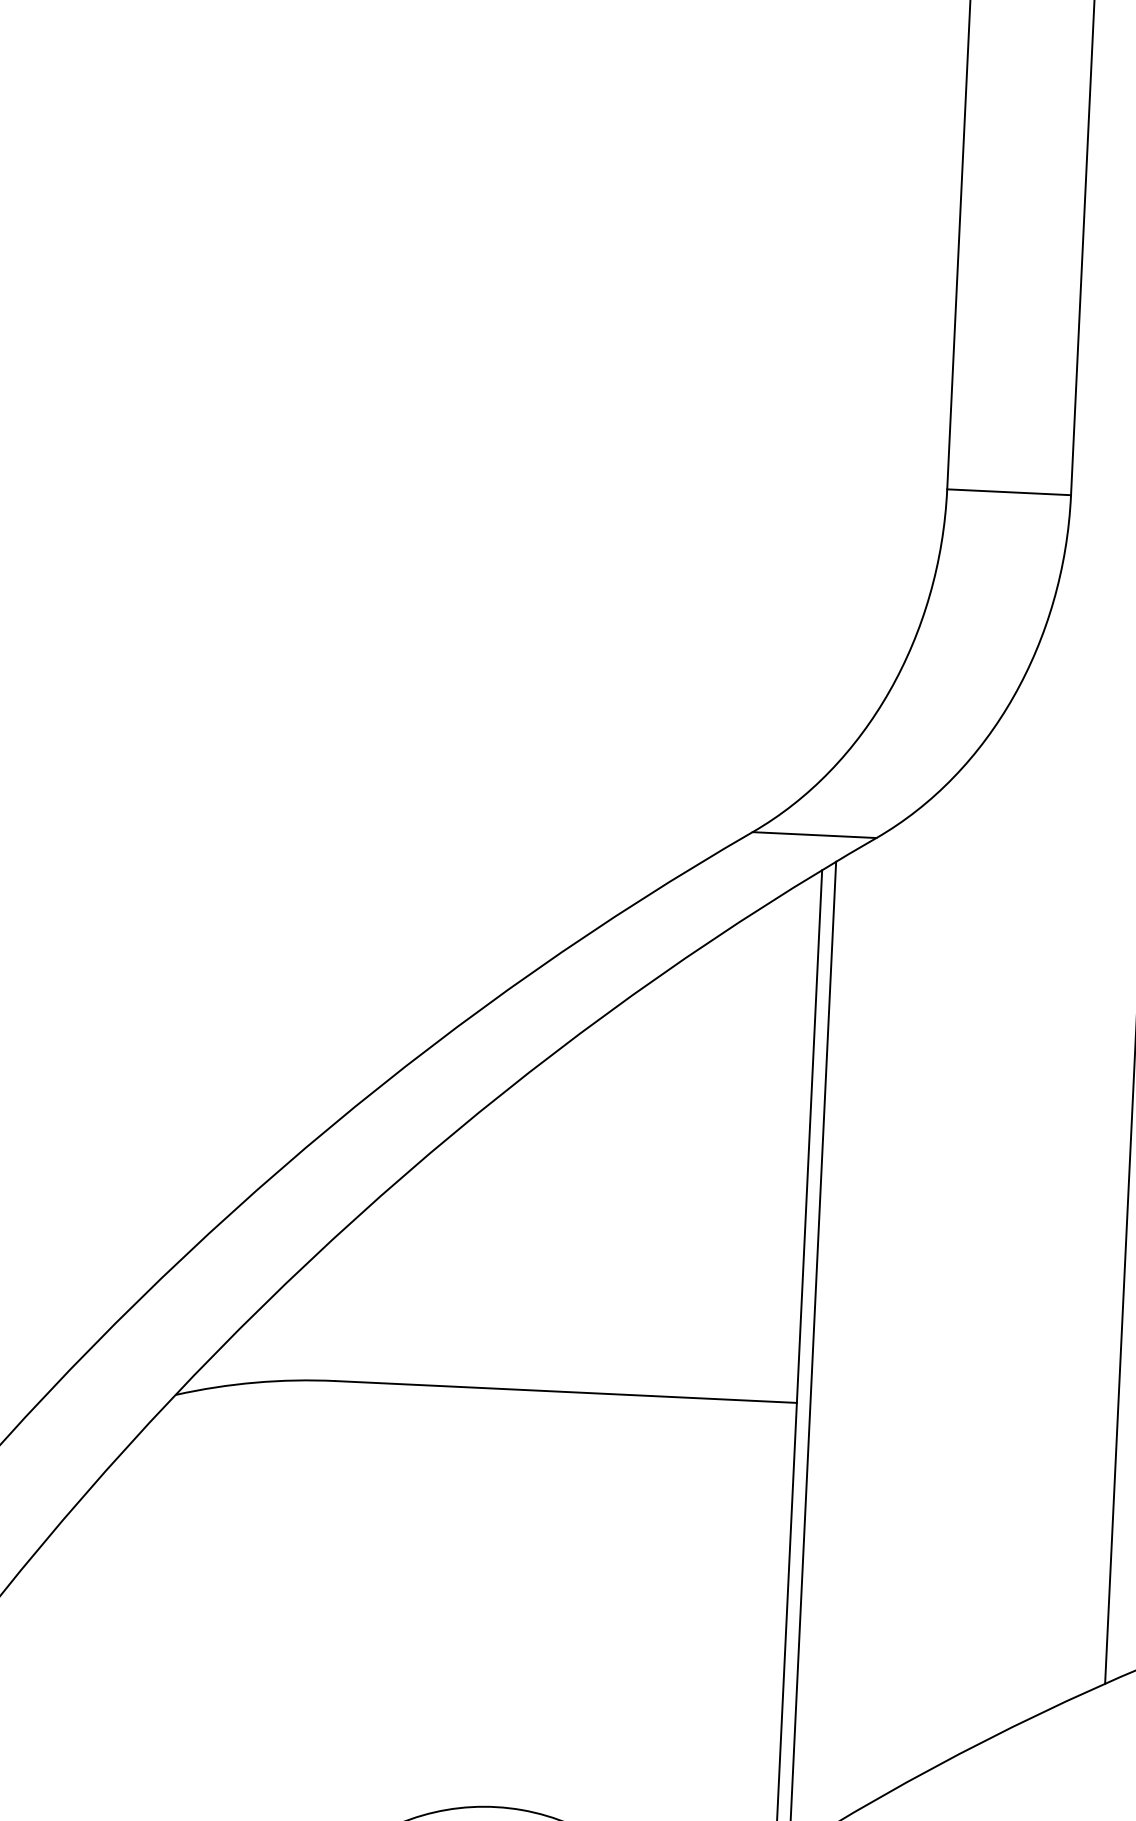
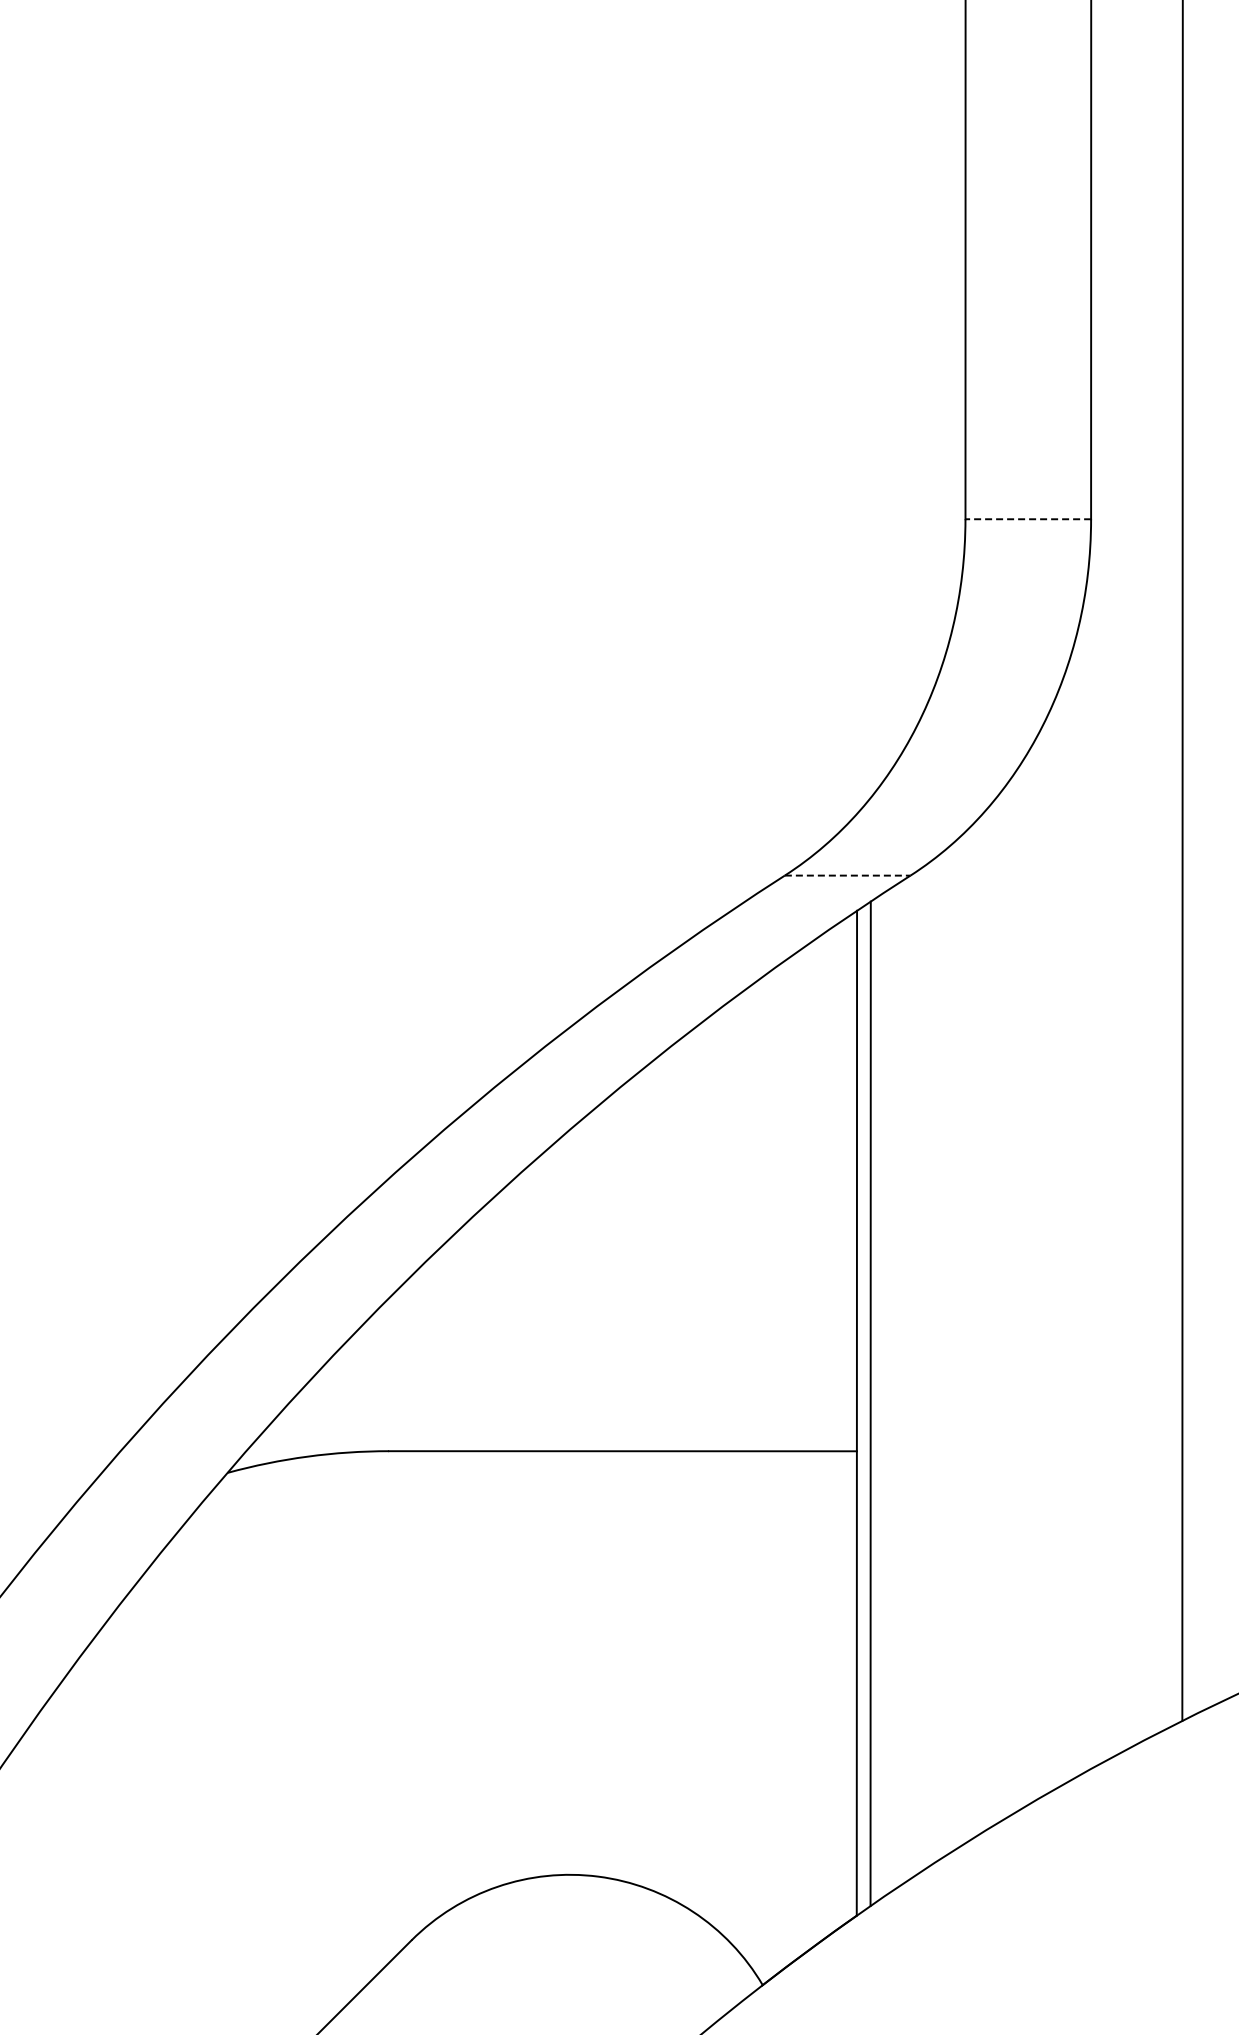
line: (1009, 492) -> (1028, 519), solid -> dashed
line: (814, 834) -> (847, 875), solid -> dashed

